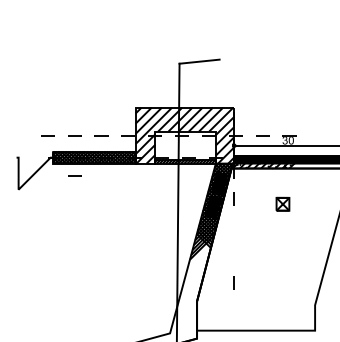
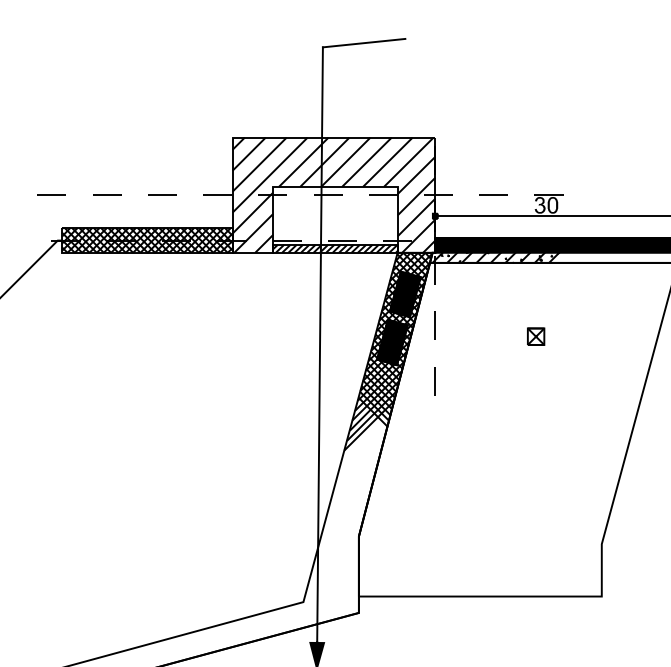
line: (74, 175) -> (106, 277), removed
part: (283, 204) -> (536, 336), size x0.62
line: (233, 282) -> (433, 380), moved

